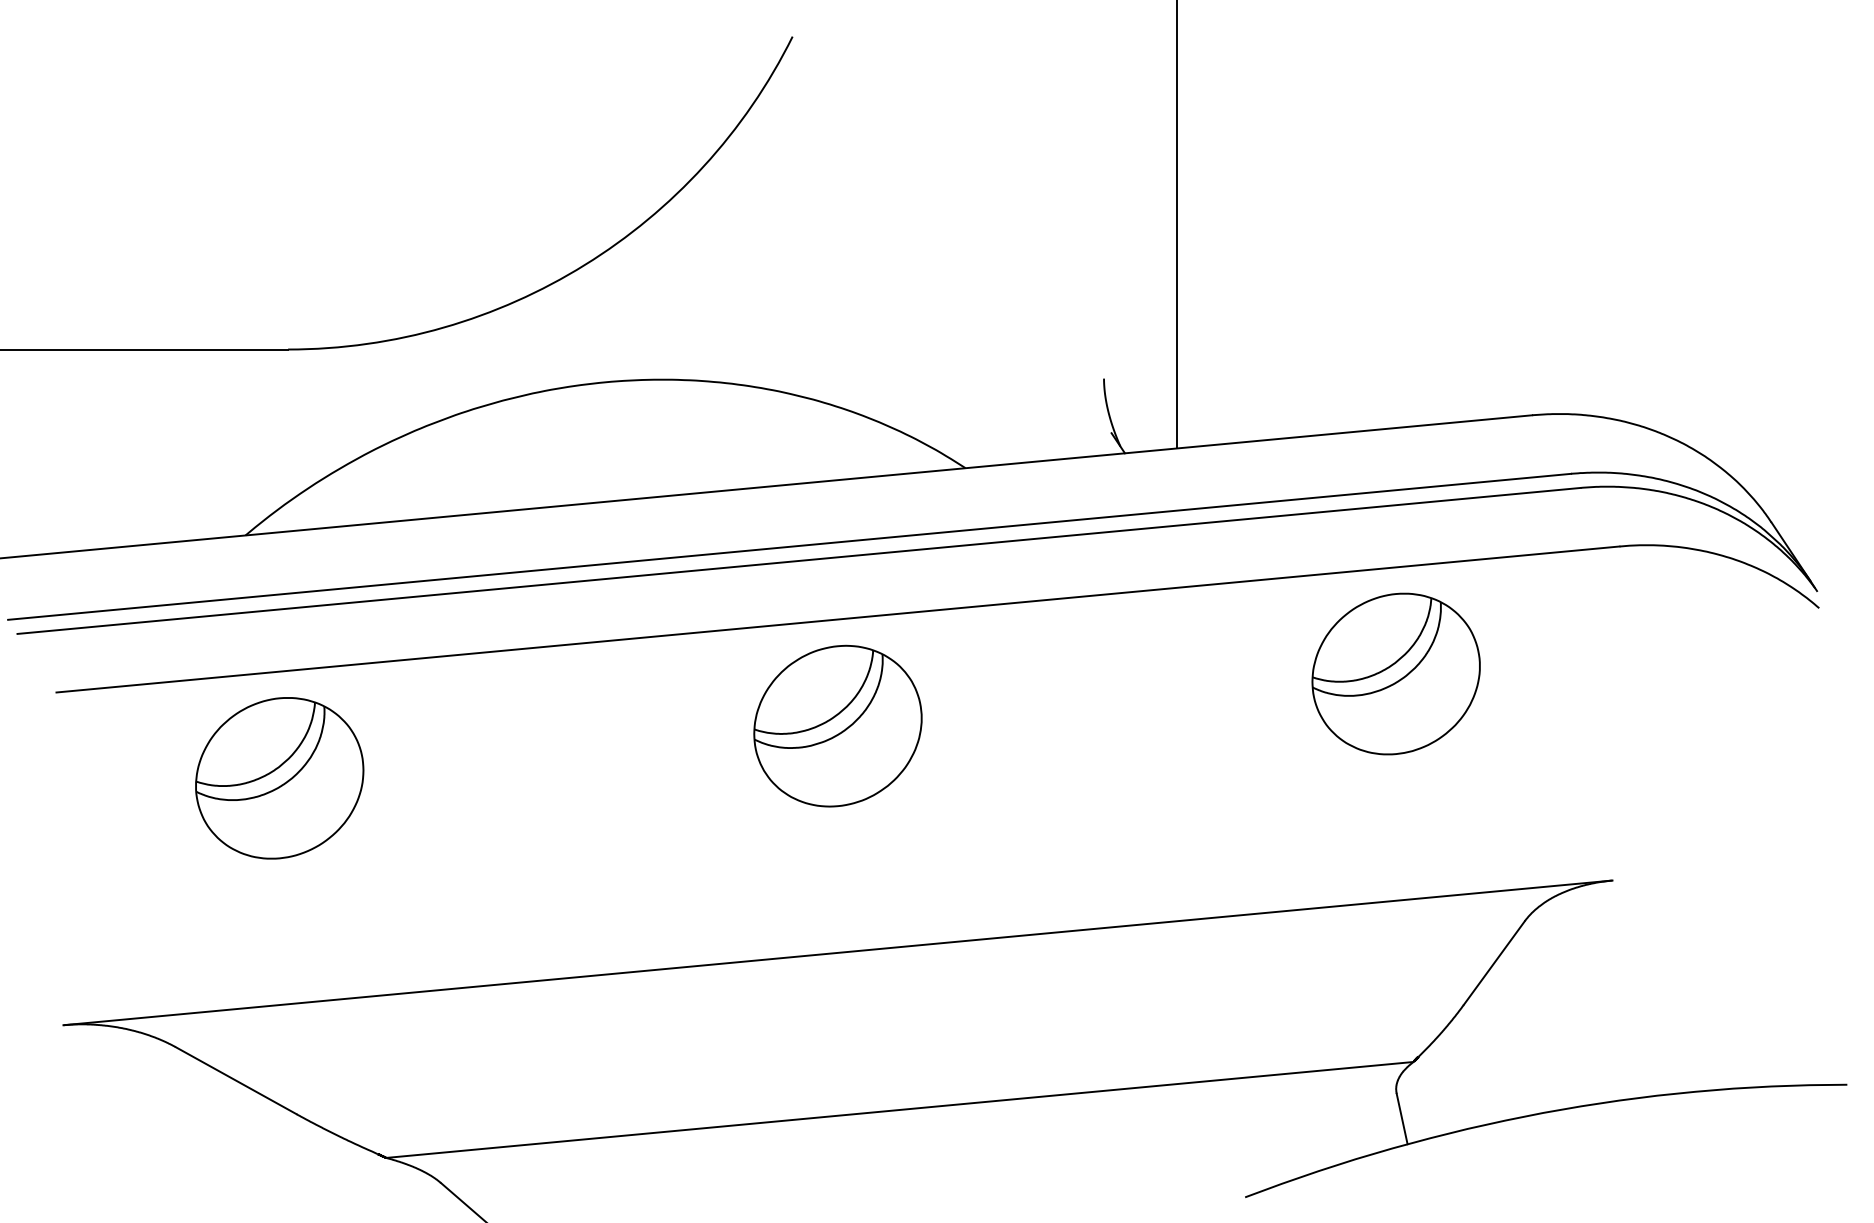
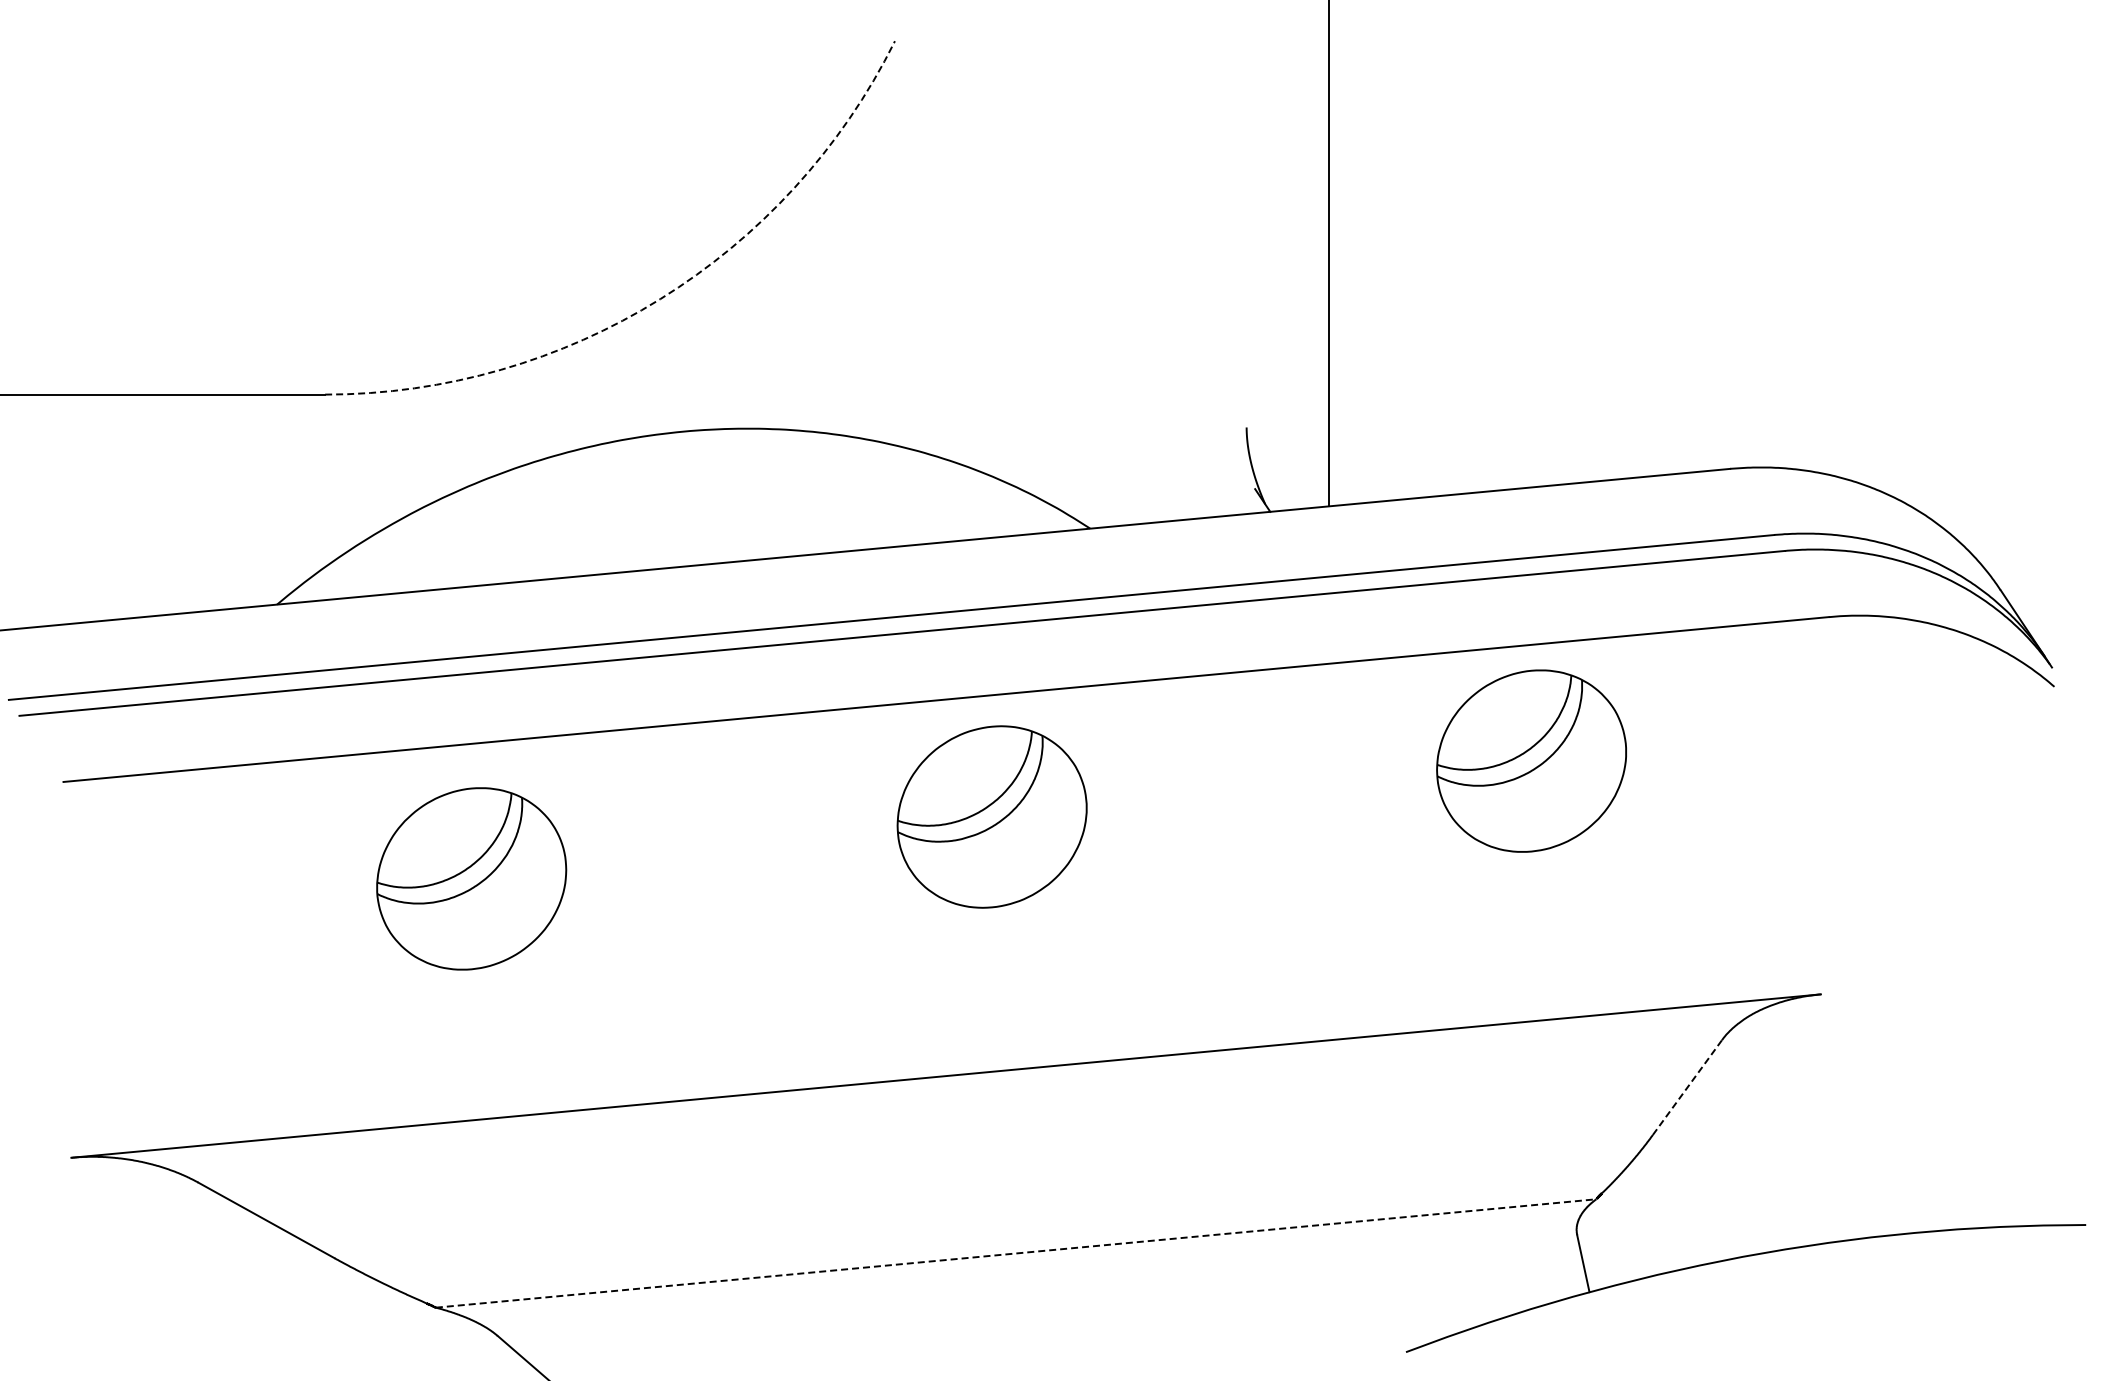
arc: (585, 265) -> (660, 299), solid -> dashed
part: (1396, 673) -> (1531, 760), moved
part: (837, 725) -> (991, 816), moved
part: (279, 777) -> (471, 878), moved
line: (1494, 963) -> (1687, 1087), solid -> dashed
line: (900, 1109) -> (1016, 1253), solid -> dashed

